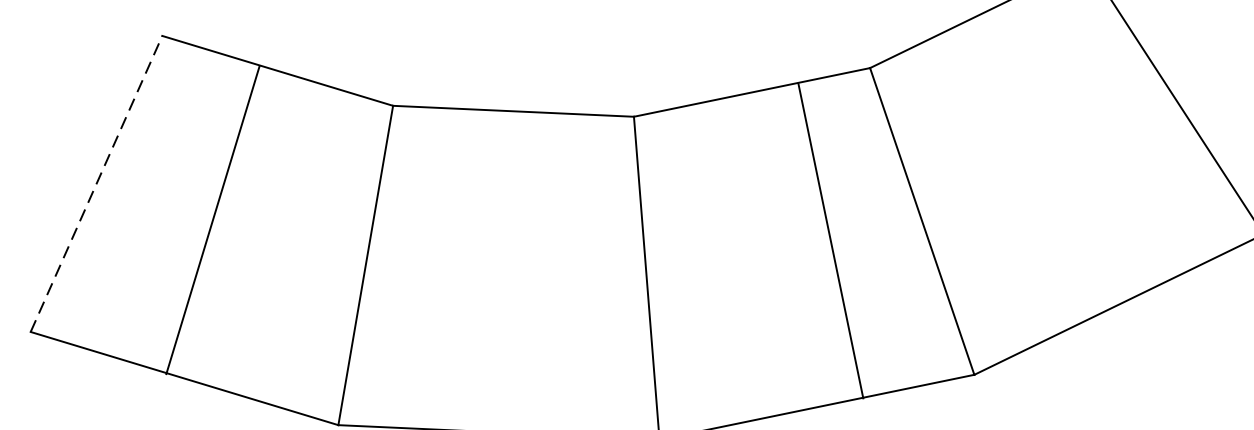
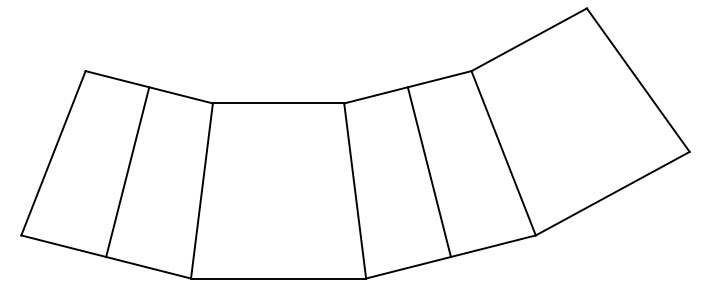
line: (96, 182) -> (53, 152), dashed -> solid
line: (212, 219) -> (127, 171), moved
line: (829, 239) -> (428, 171), moved

